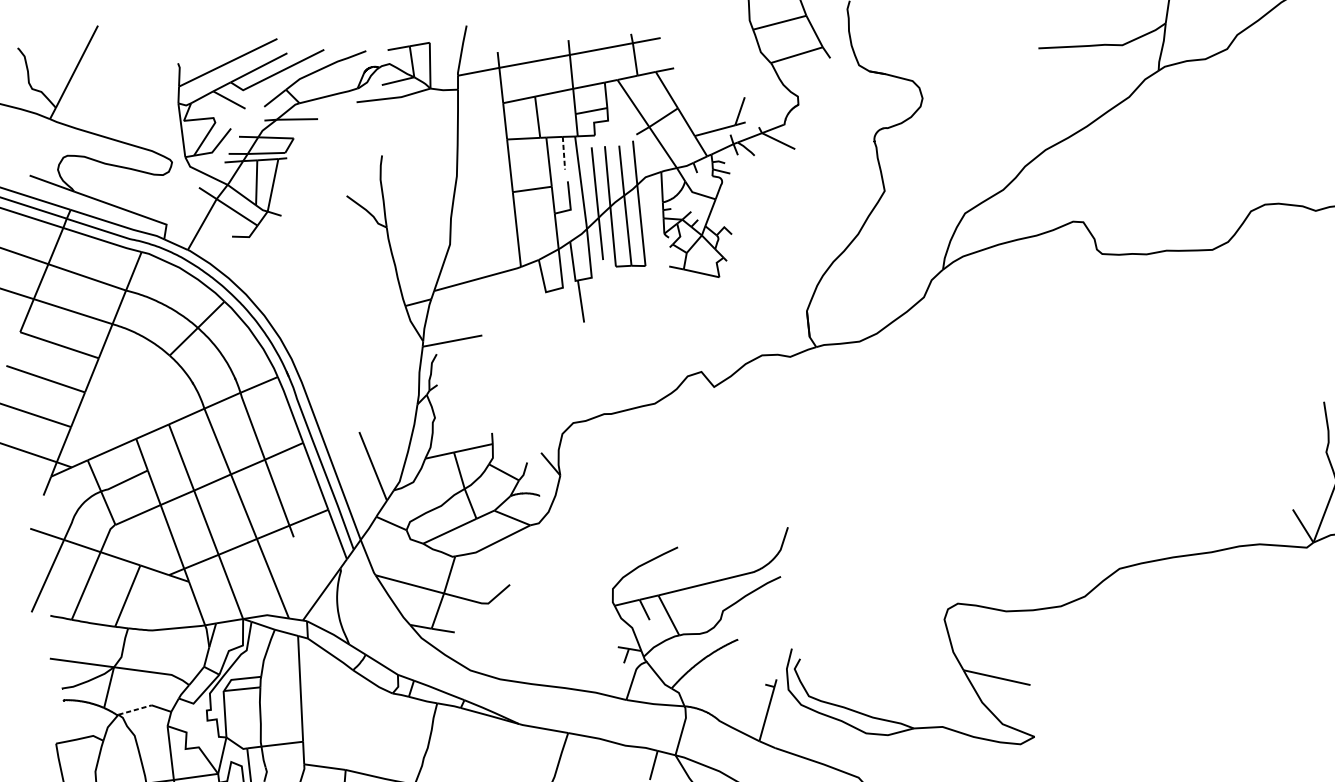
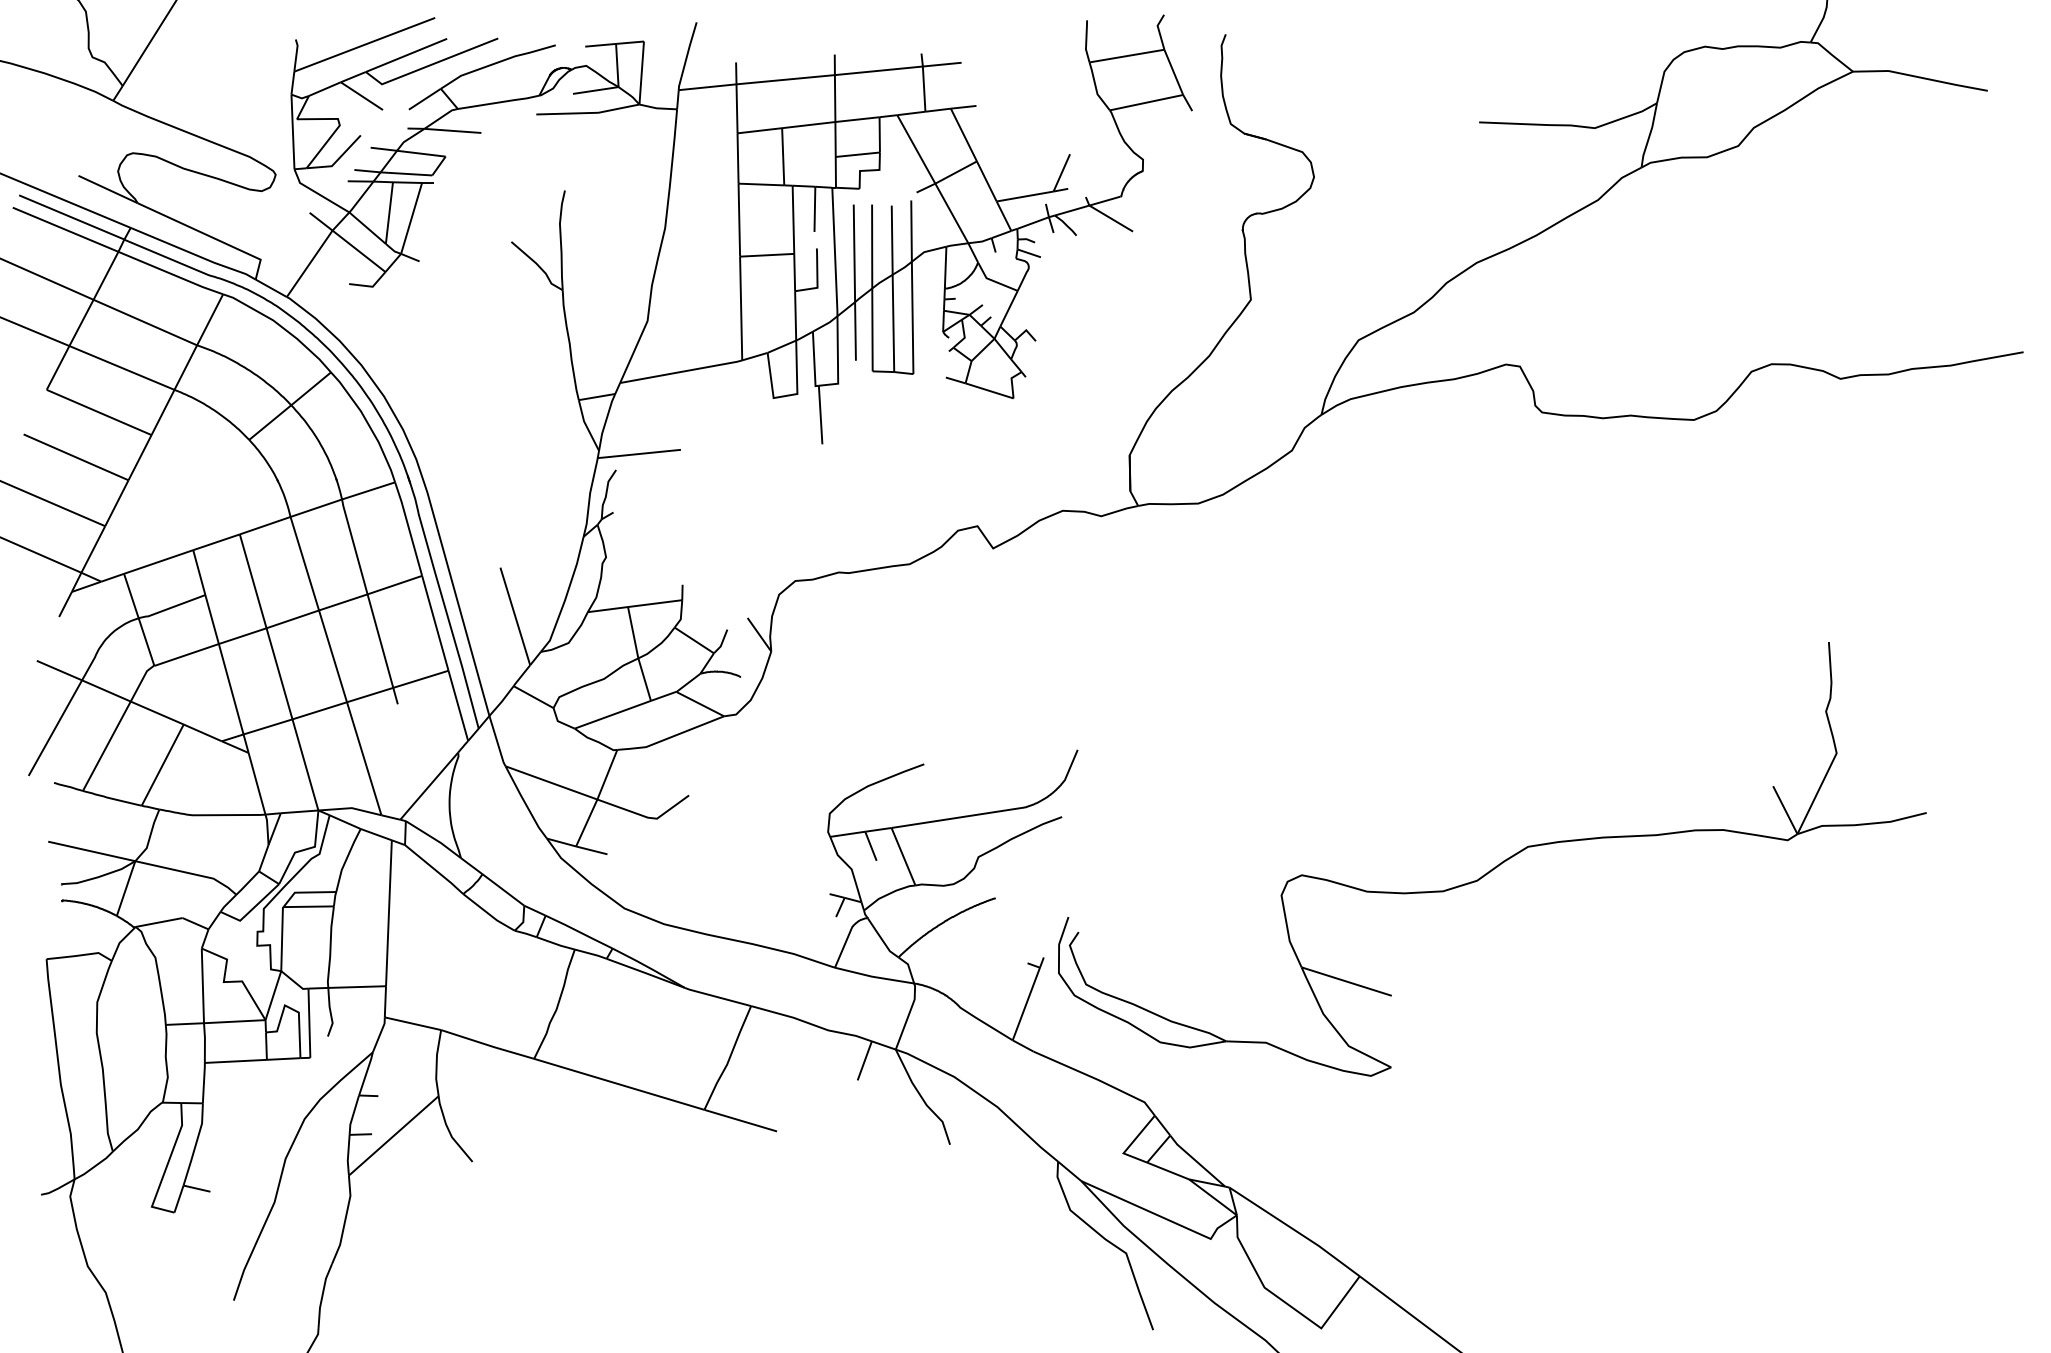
line: (563, 153) -> (814, 209), dashed -> solid
line: (135, 710) -> (159, 922), dashed -> solid

